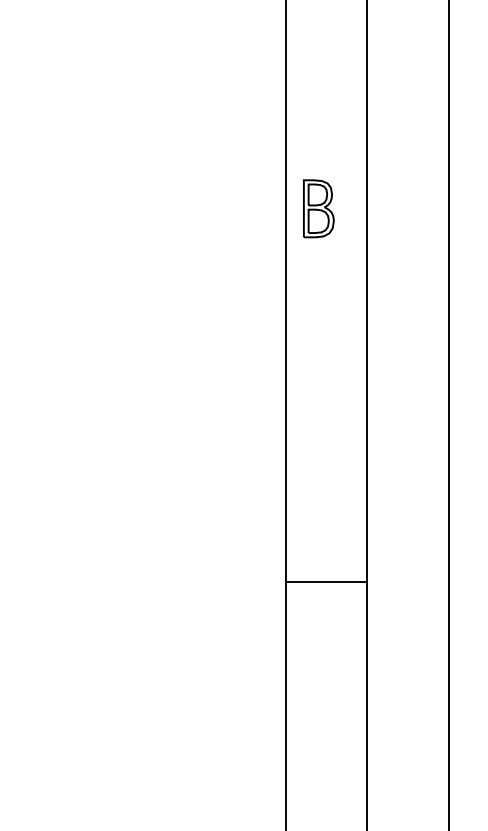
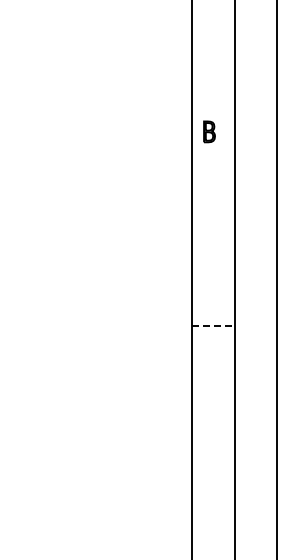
part: (318, 208) -> (209, 131), size x0.7
line: (328, 582) -> (214, 326), solid -> dashed

